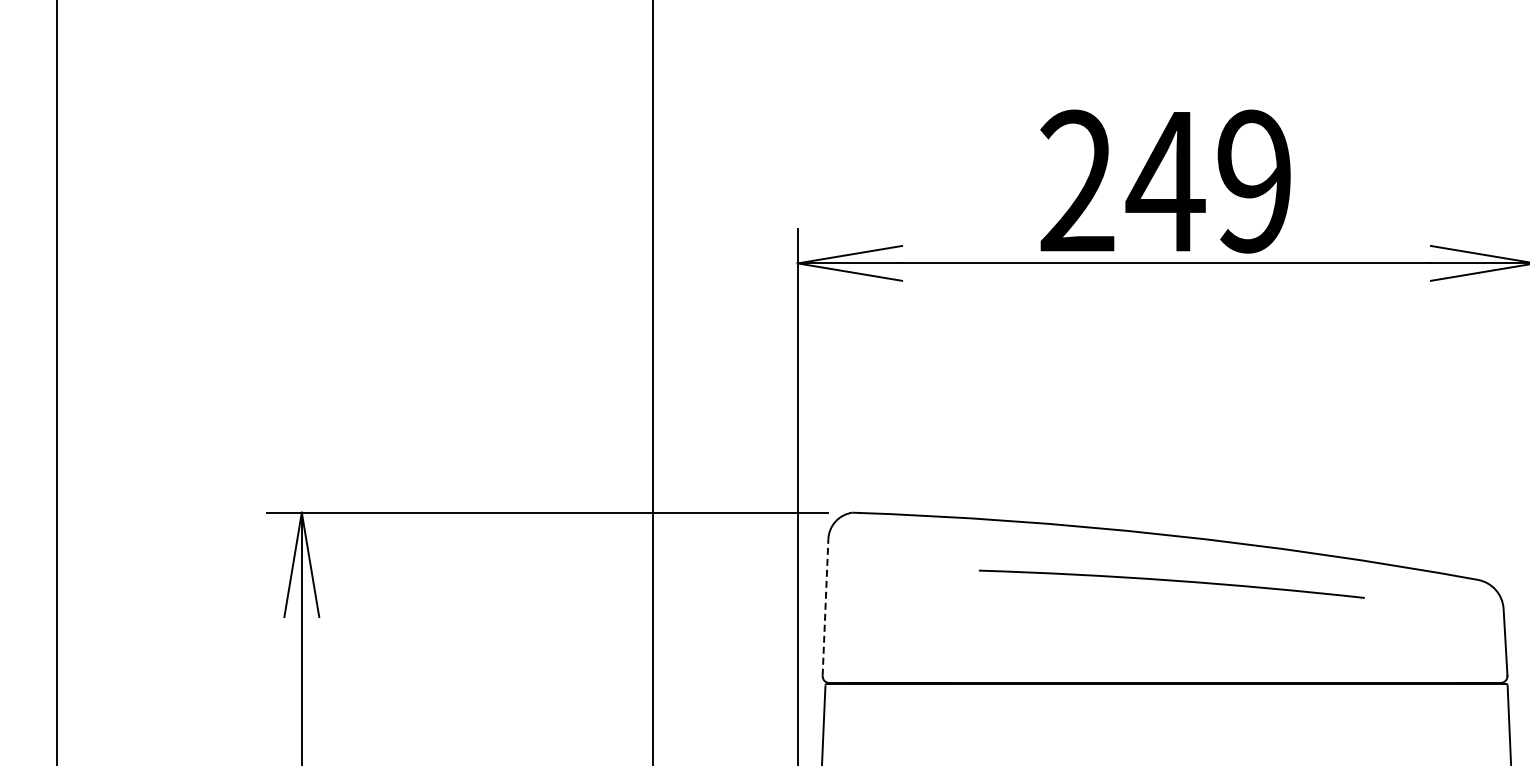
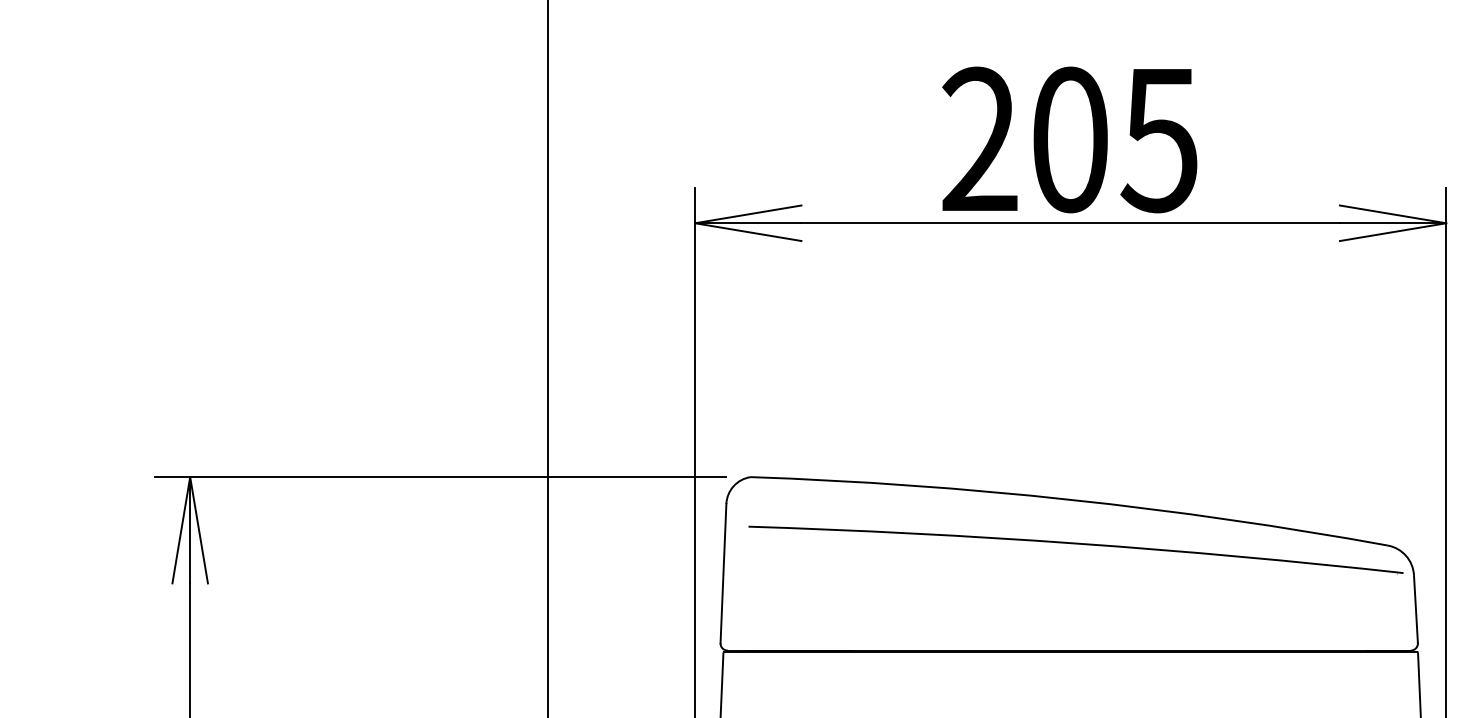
text: (1207, 181) -> (1112, 139), 249 -> 205
part: (1171, 584) -> (1075, 550), size x1.67
line: (825, 606) -> (723, 572), dashed -> solid

